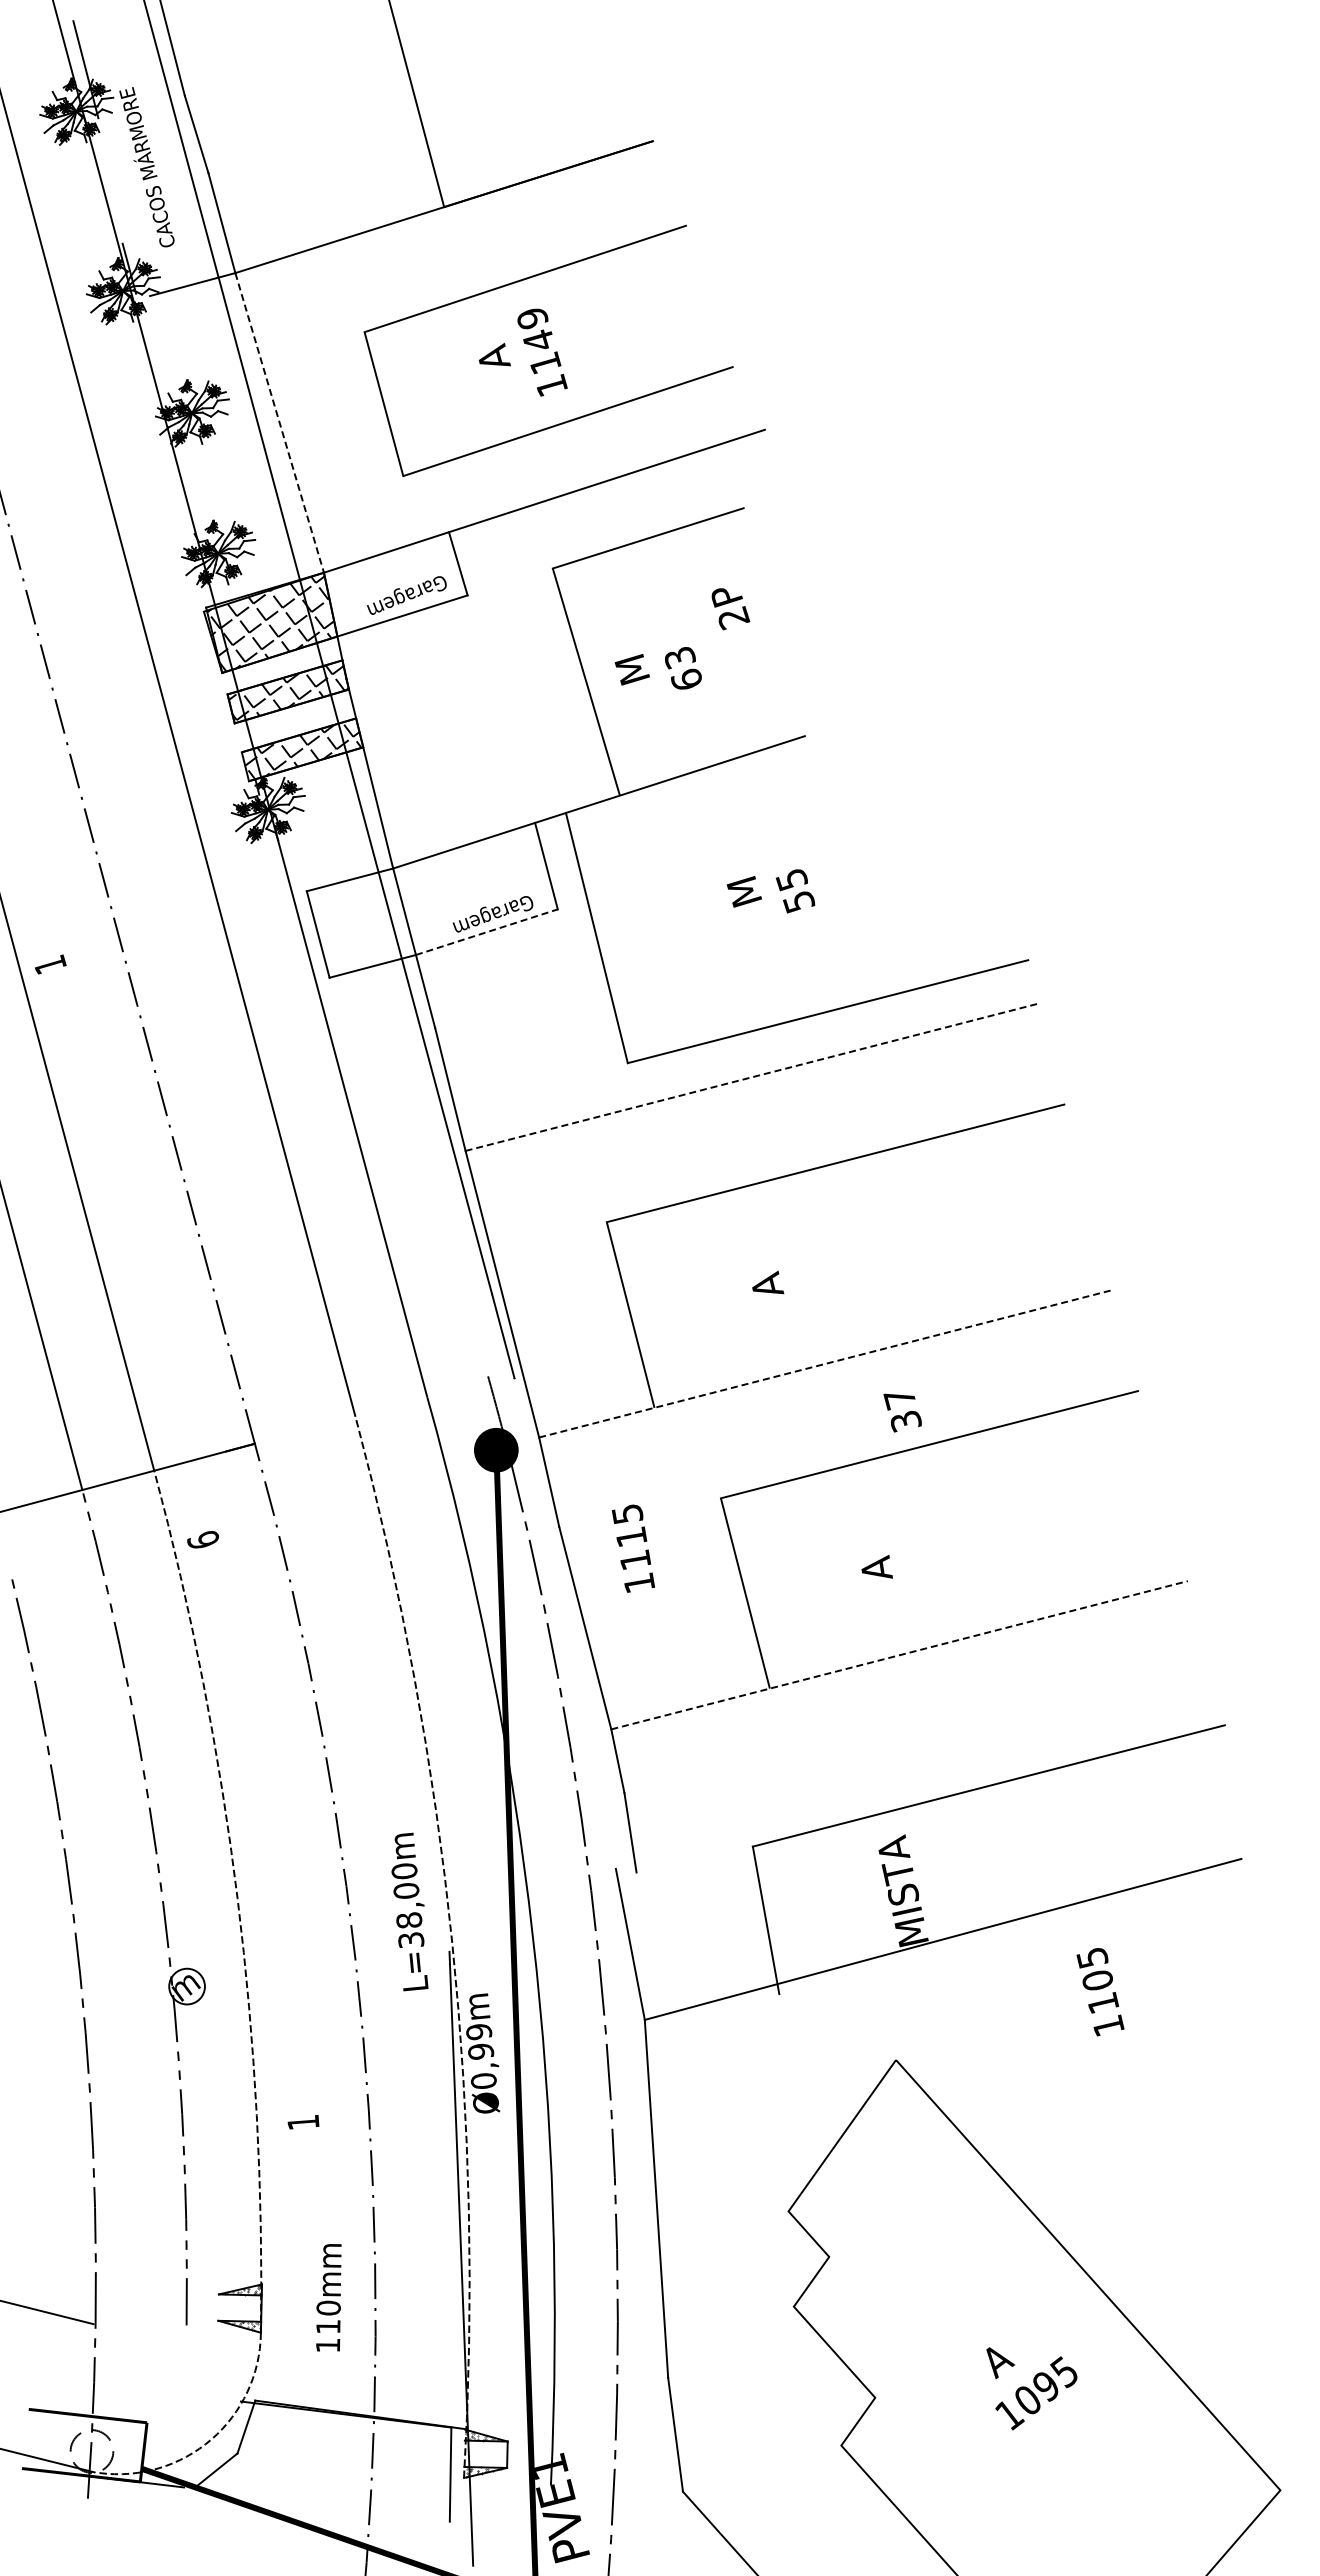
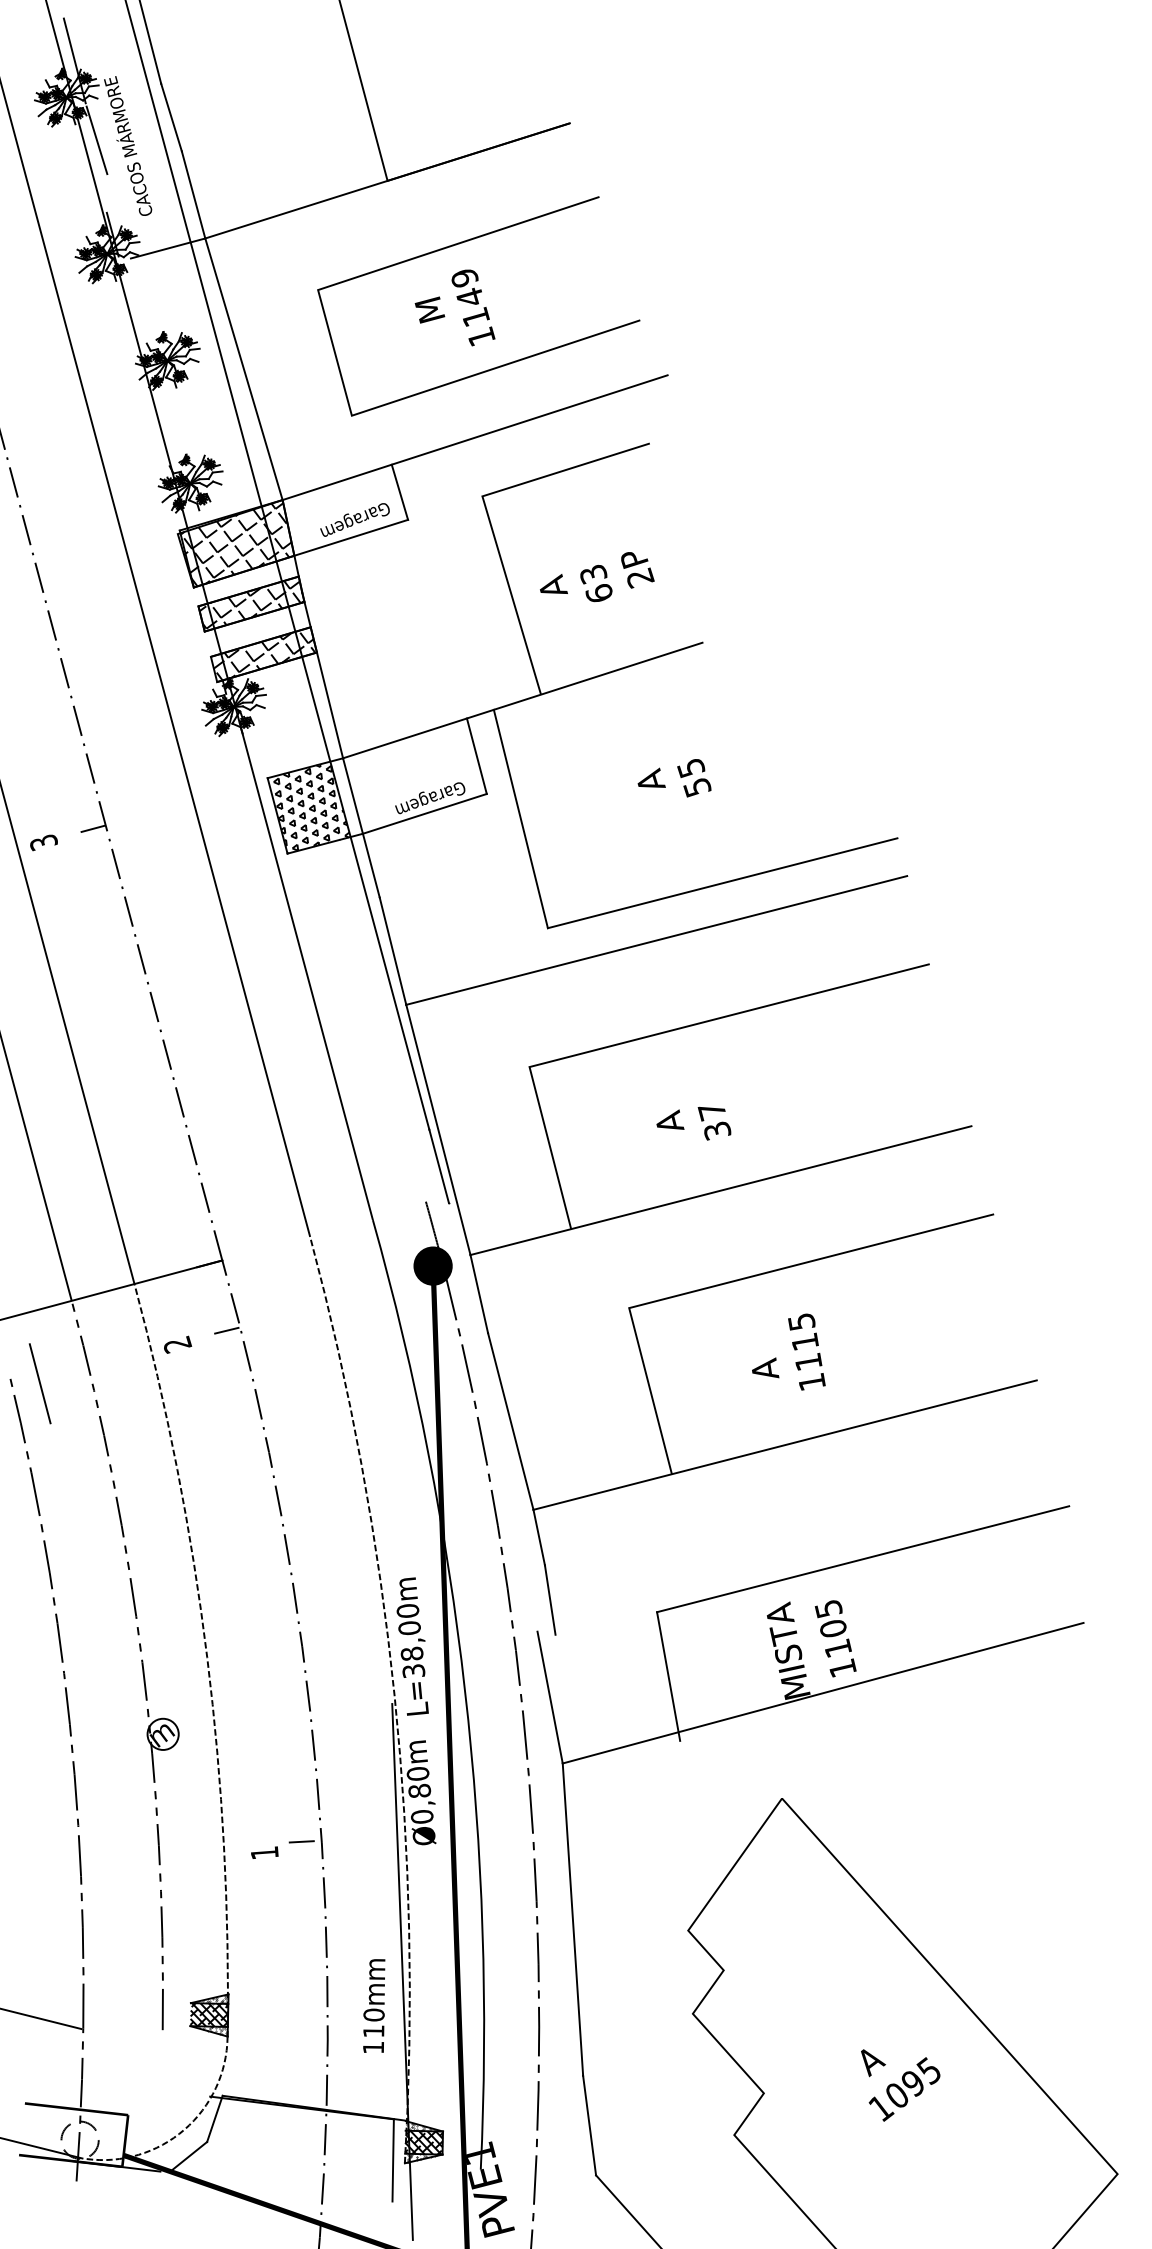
line: (111, 160) -> (97, 140), added
text: (492, 354) -> (429, 309), A -> M
line: (279, 423) -> (243, 369), dashed -> solid
text: (730, 609) -> (637, 570), moved
text: (632, 669) -> (551, 584), M -> A
text: (744, 891) -> (649, 778), M -> A
hatch: (354, 926) -> (309, 808), added
line: (486, 932) -> (424, 814), dashed -> solid
line: (106, 949) -> (92, 828), added
text: (50, 964) -> (43, 842), 1 -> 3
line: (752, 1077) -> (656, 940), dashed -> solid
line: (826, 1363) -> (721, 1190), dashed -> solid
text: (902, 1412) -> (714, 1123), moved
line: (259, 1523) -> (226, 1330), added
text: (203, 1540) -> (177, 1344), 6 -> 2
text: (633, 1548) -> (806, 1351), moved
line: (46, 1584) -> (40, 1383), added
line: (899, 1655) -> (785, 1445), dashed -> solid
text: (409, 1911) -> (412, 1646), moved
text: (1100, 1992) -> (835, 1639), moved
text: (480, 2041) -> (419, 1782), Ø0,99m -> Ø0,80m
line: (345, 2109) -> (301, 1841), added
text: (328, 2297) -> (373, 2005), moved
hatch: (239, 2307) -> (208, 2014), added
hatch: (485, 2453) -> (423, 2141), added

